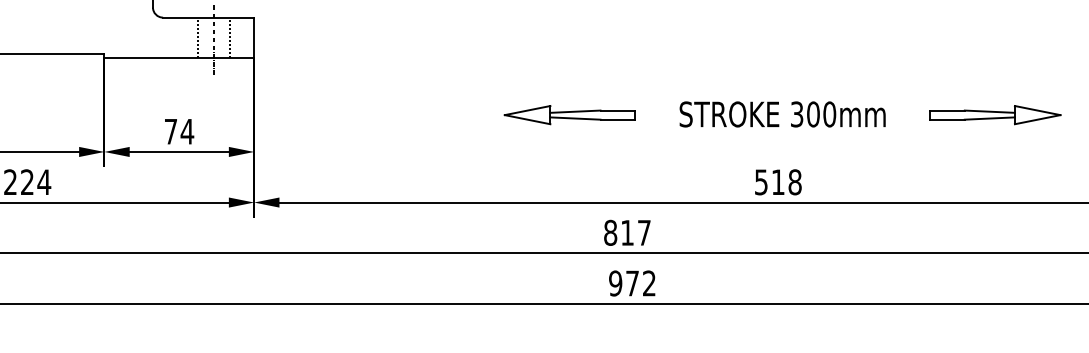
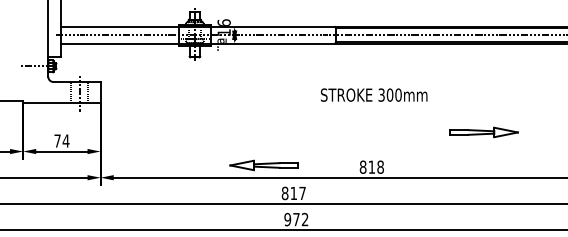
text: (783, 113) -> (374, 94), moved
part: (568, 115) -> (263, 165), moved
text: (760, 180) -> (362, 166), 518 -> 818

